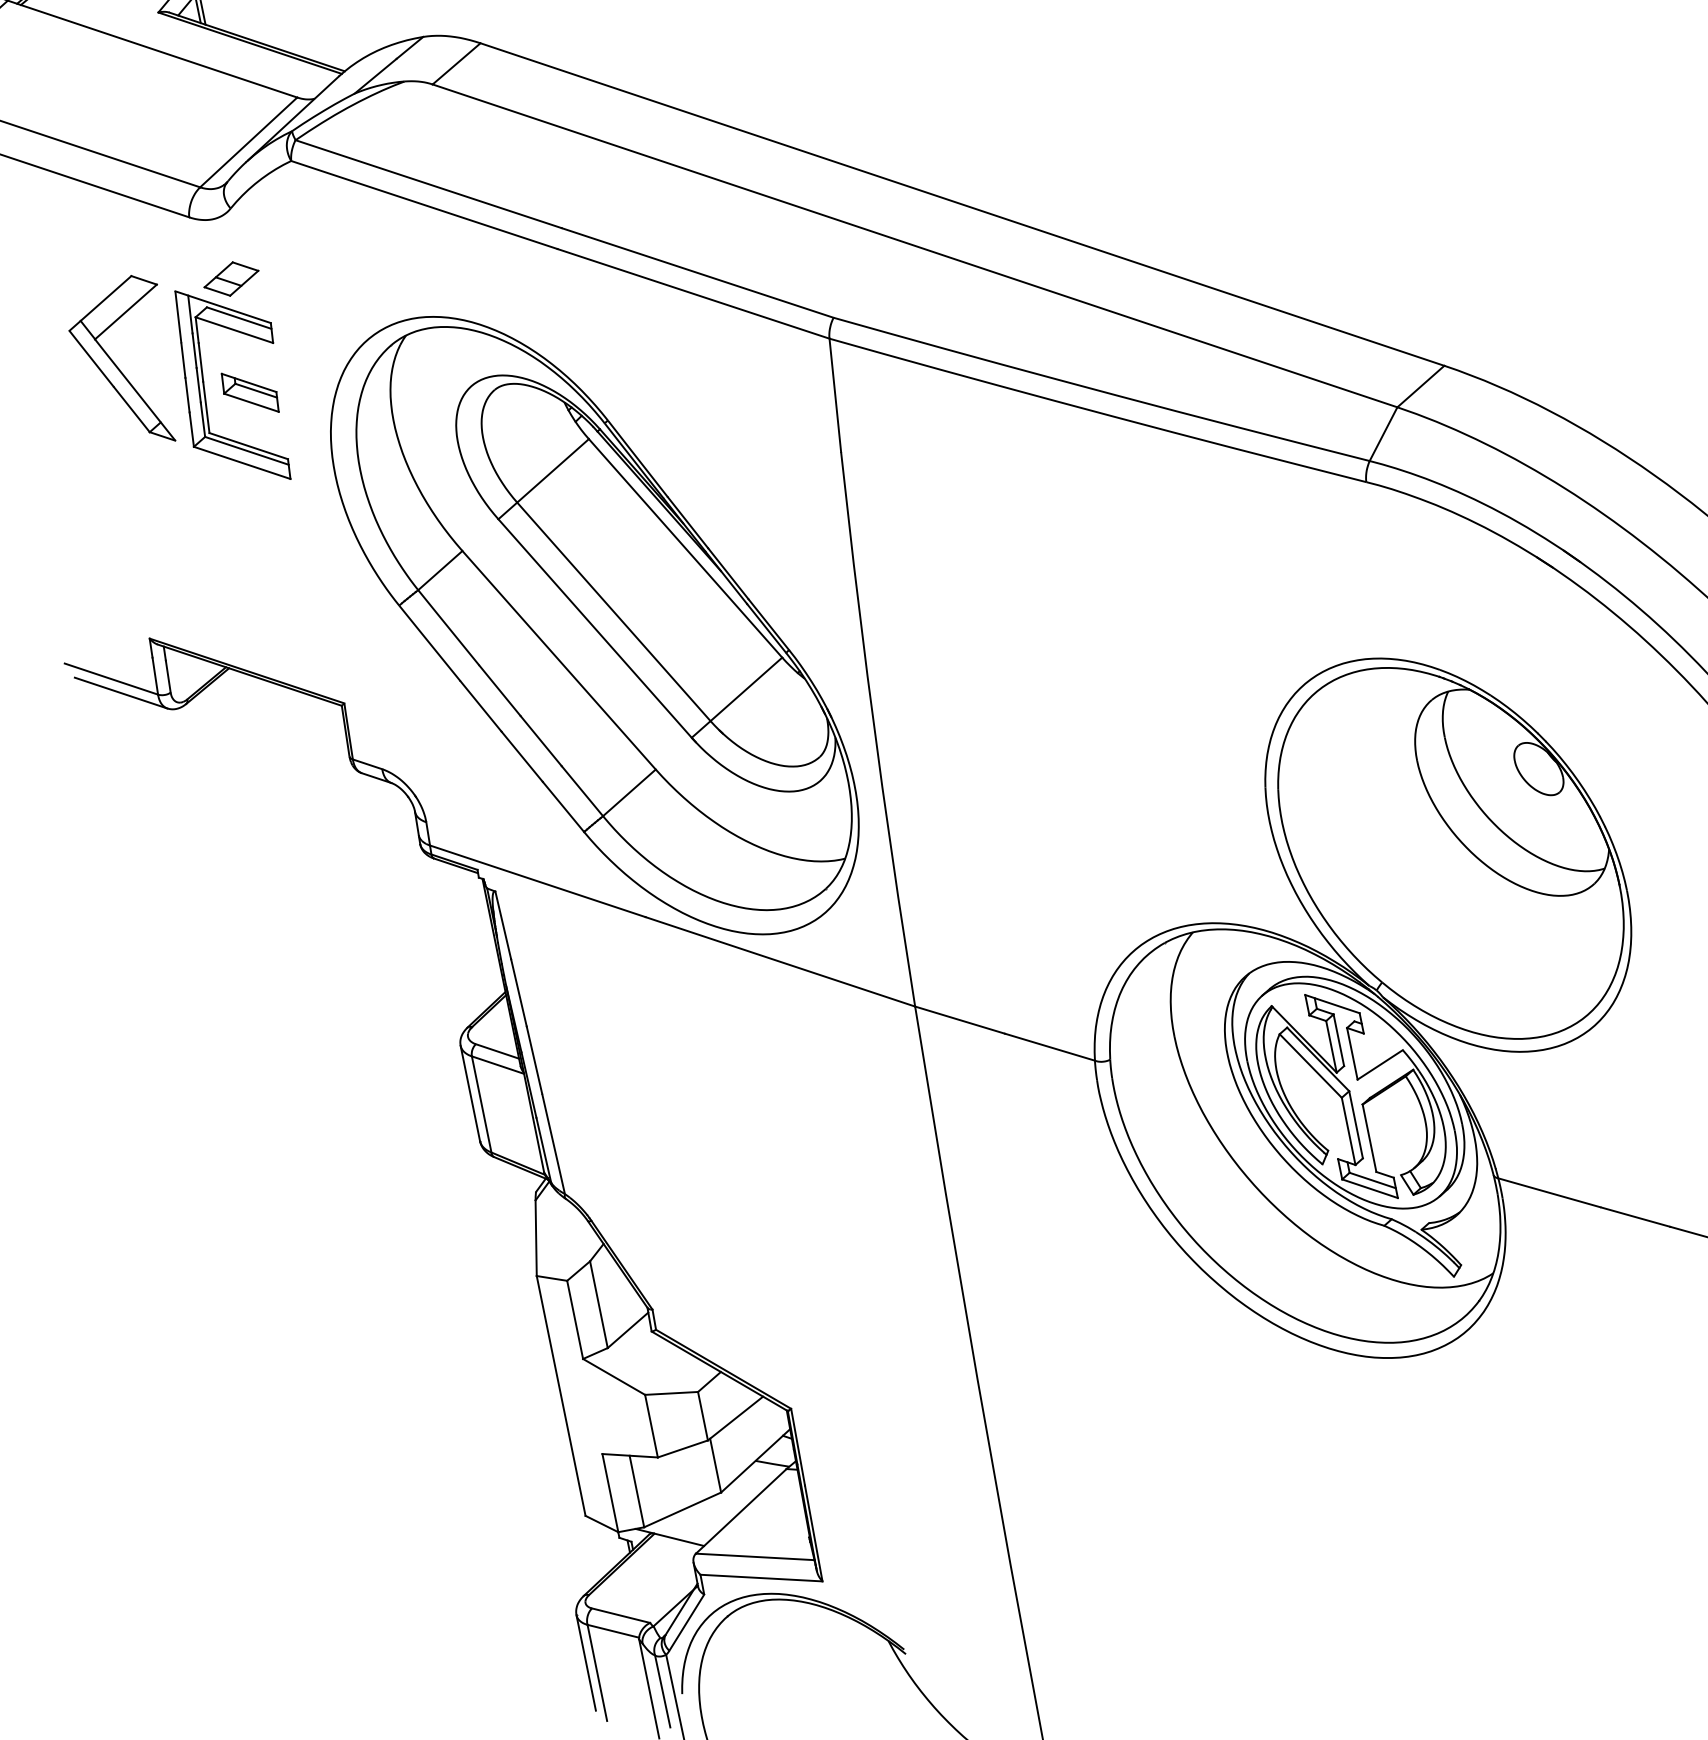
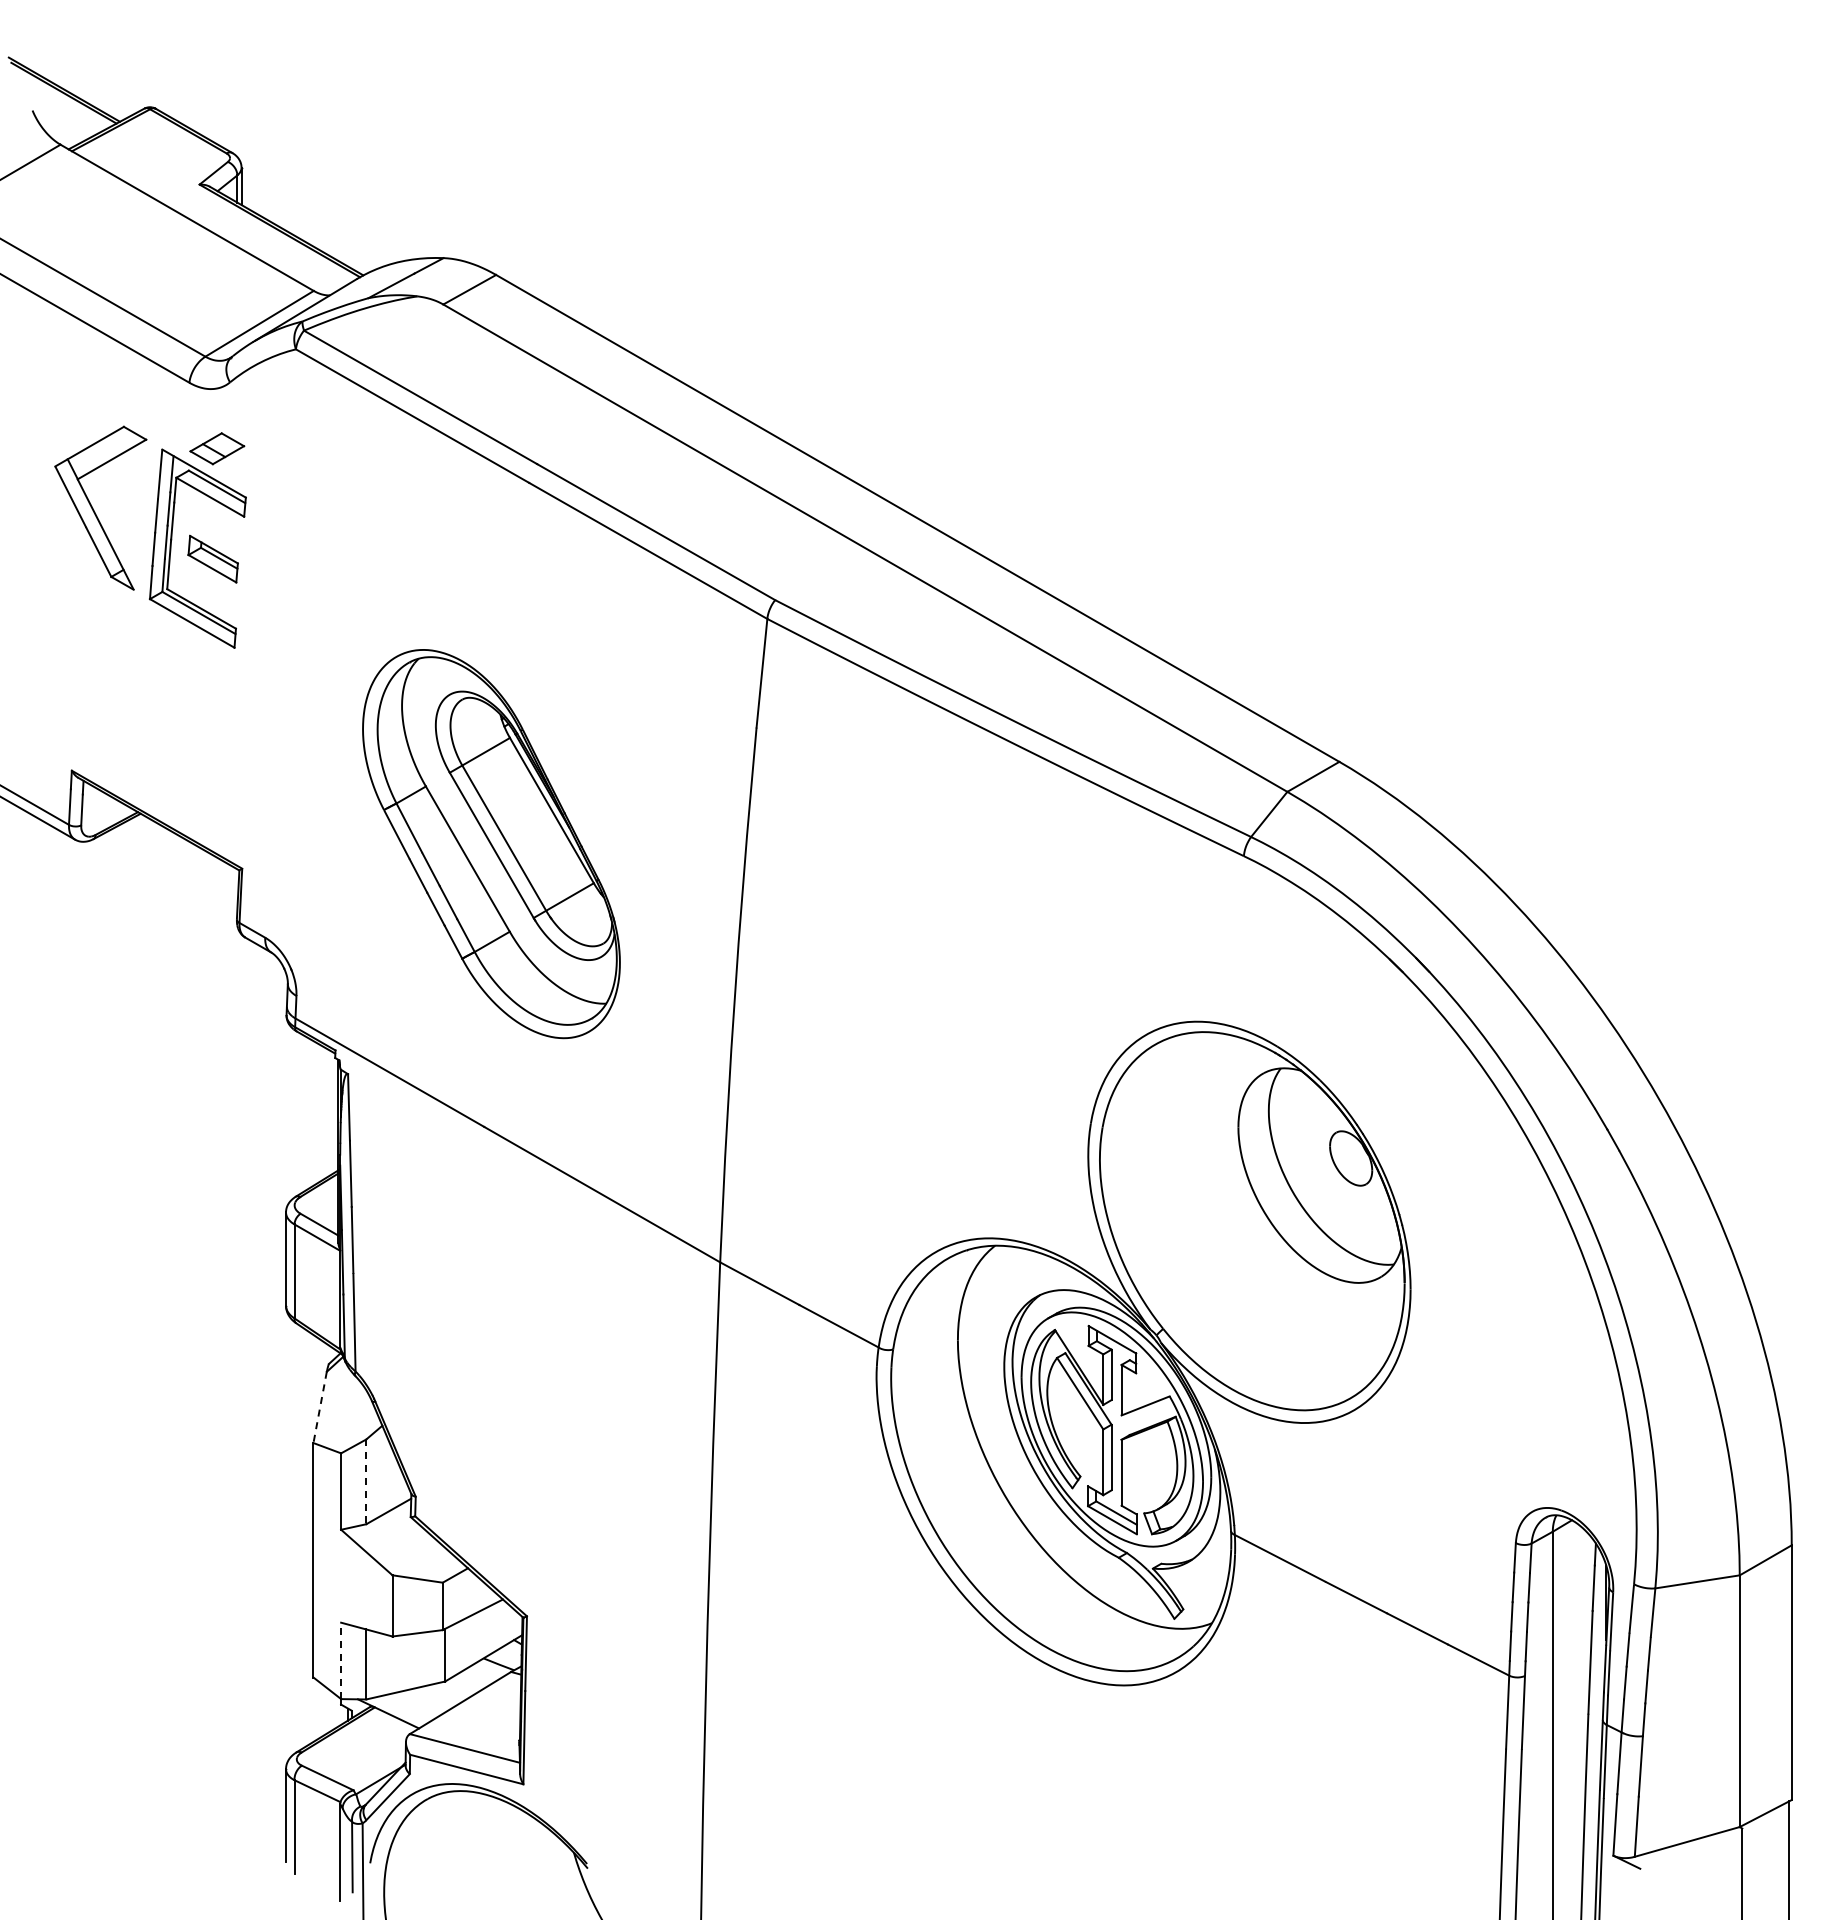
part: (594, 625) -> (491, 843), size x0.6
line: (536, 1238) -> (320, 1407), solid -> dashed
line: (599, 1305) -> (366, 1482), solid -> dashed
line: (610, 1492) -> (341, 1660), solid -> dashed

